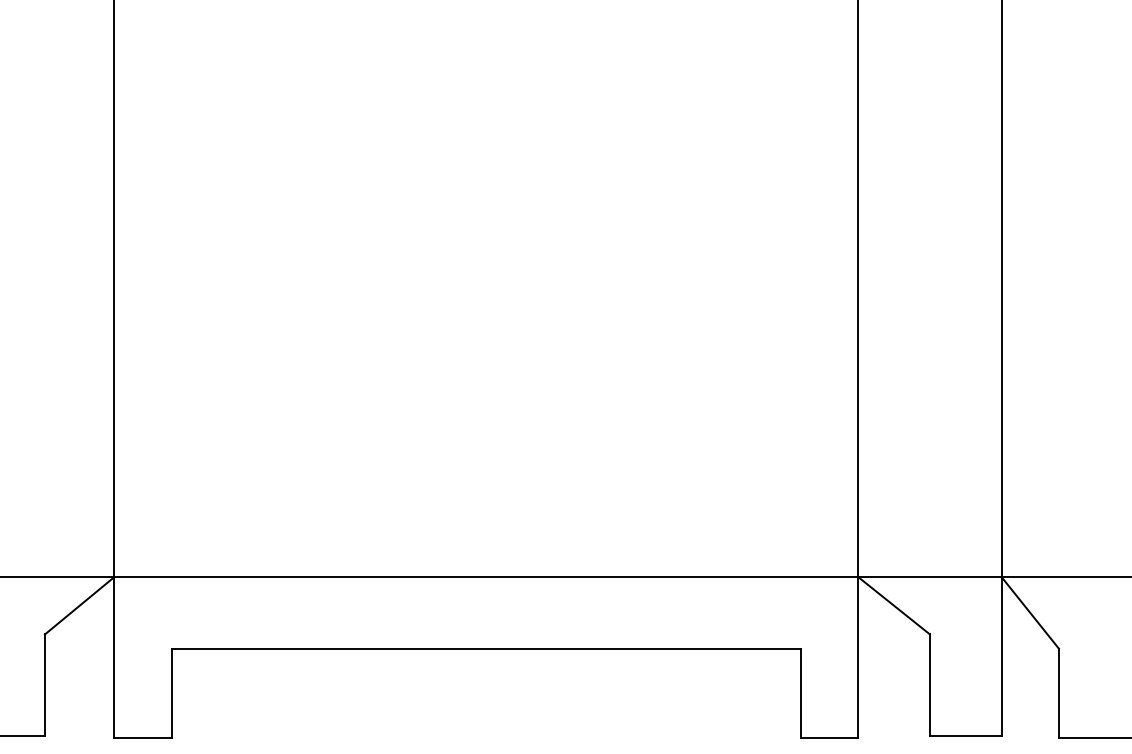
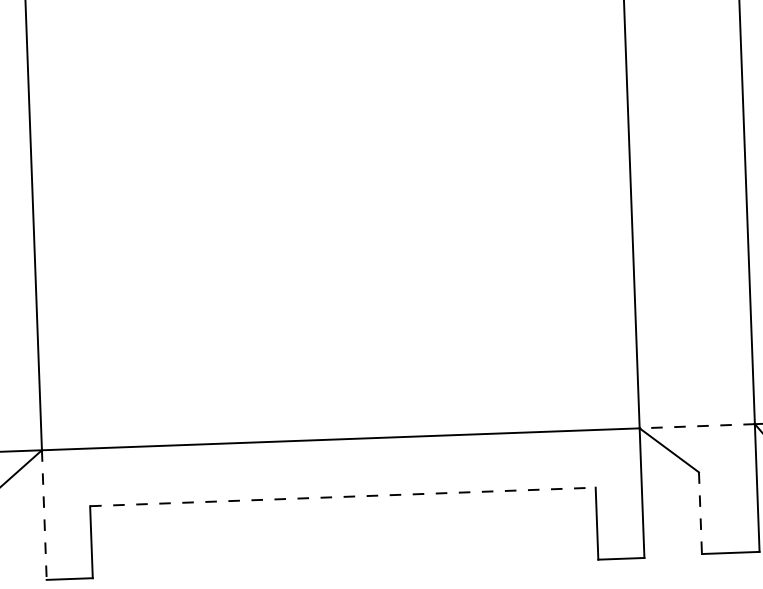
line: (929, 577) -> (696, 426), solid -> dashed
line: (486, 648) -> (343, 496), solid -> dashed
line: (114, 657) -> (44, 514), solid -> dashed
line: (929, 685) -> (700, 513), solid -> dashed

